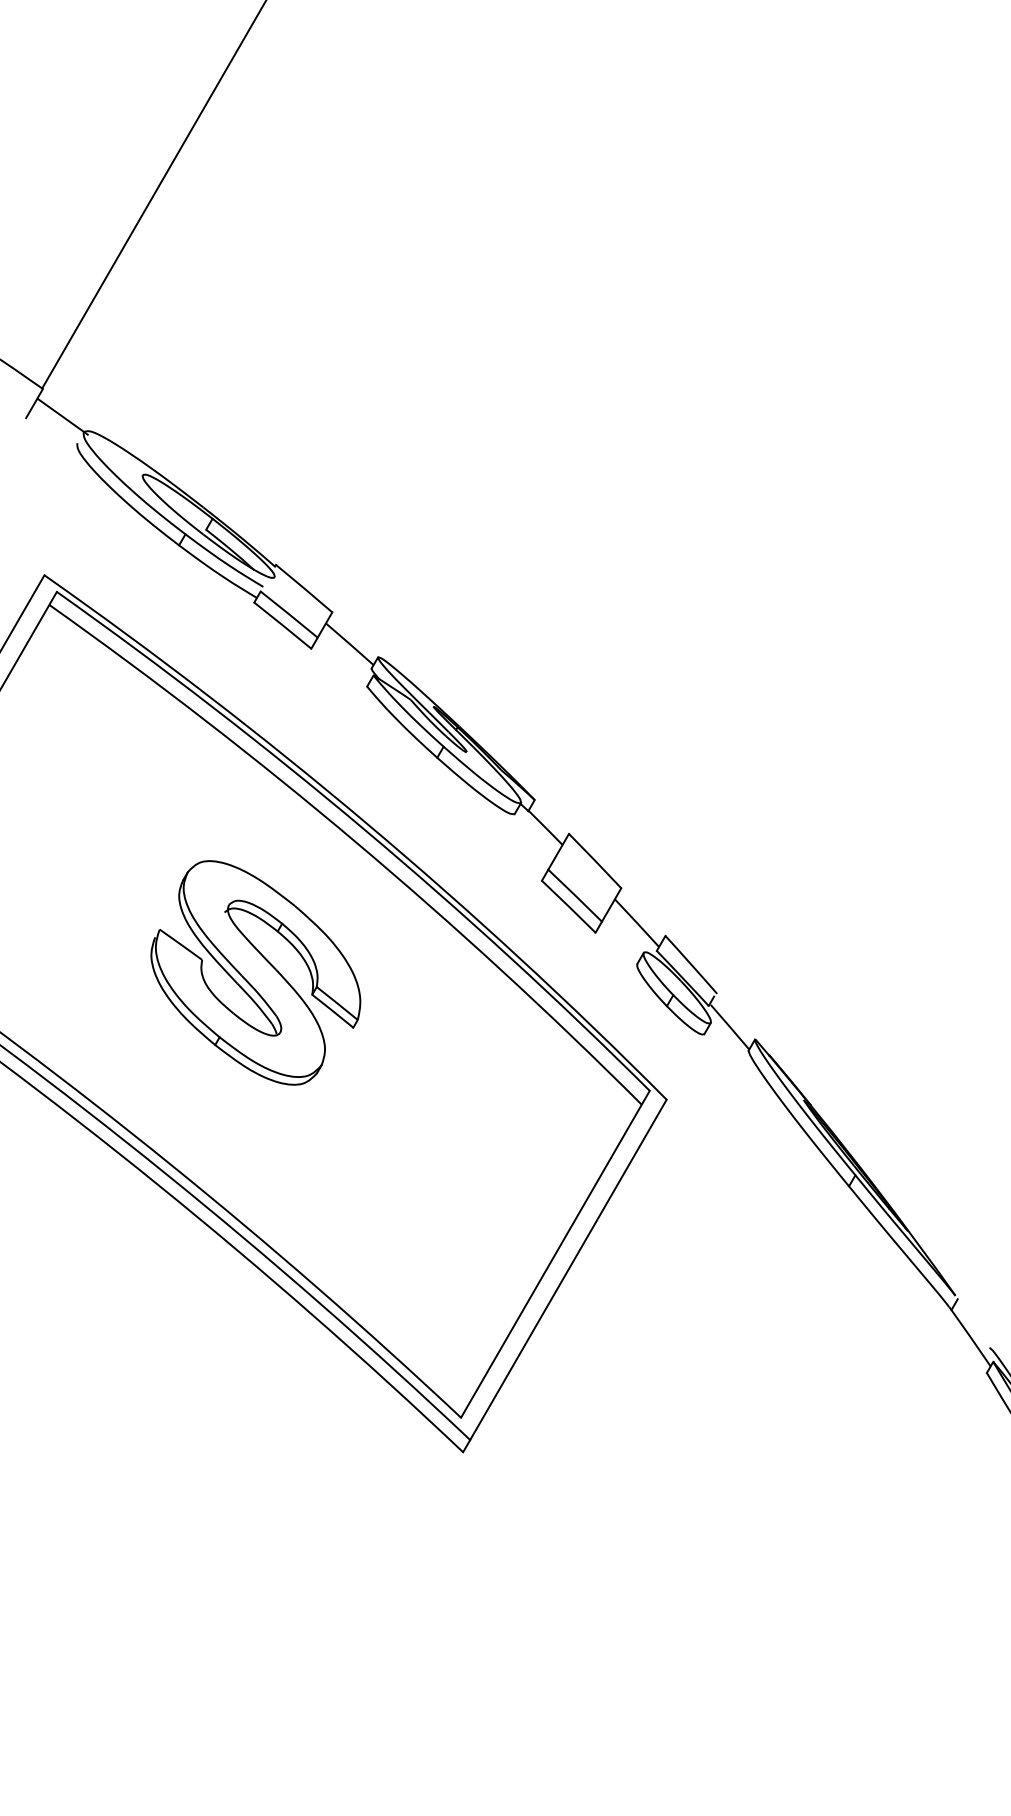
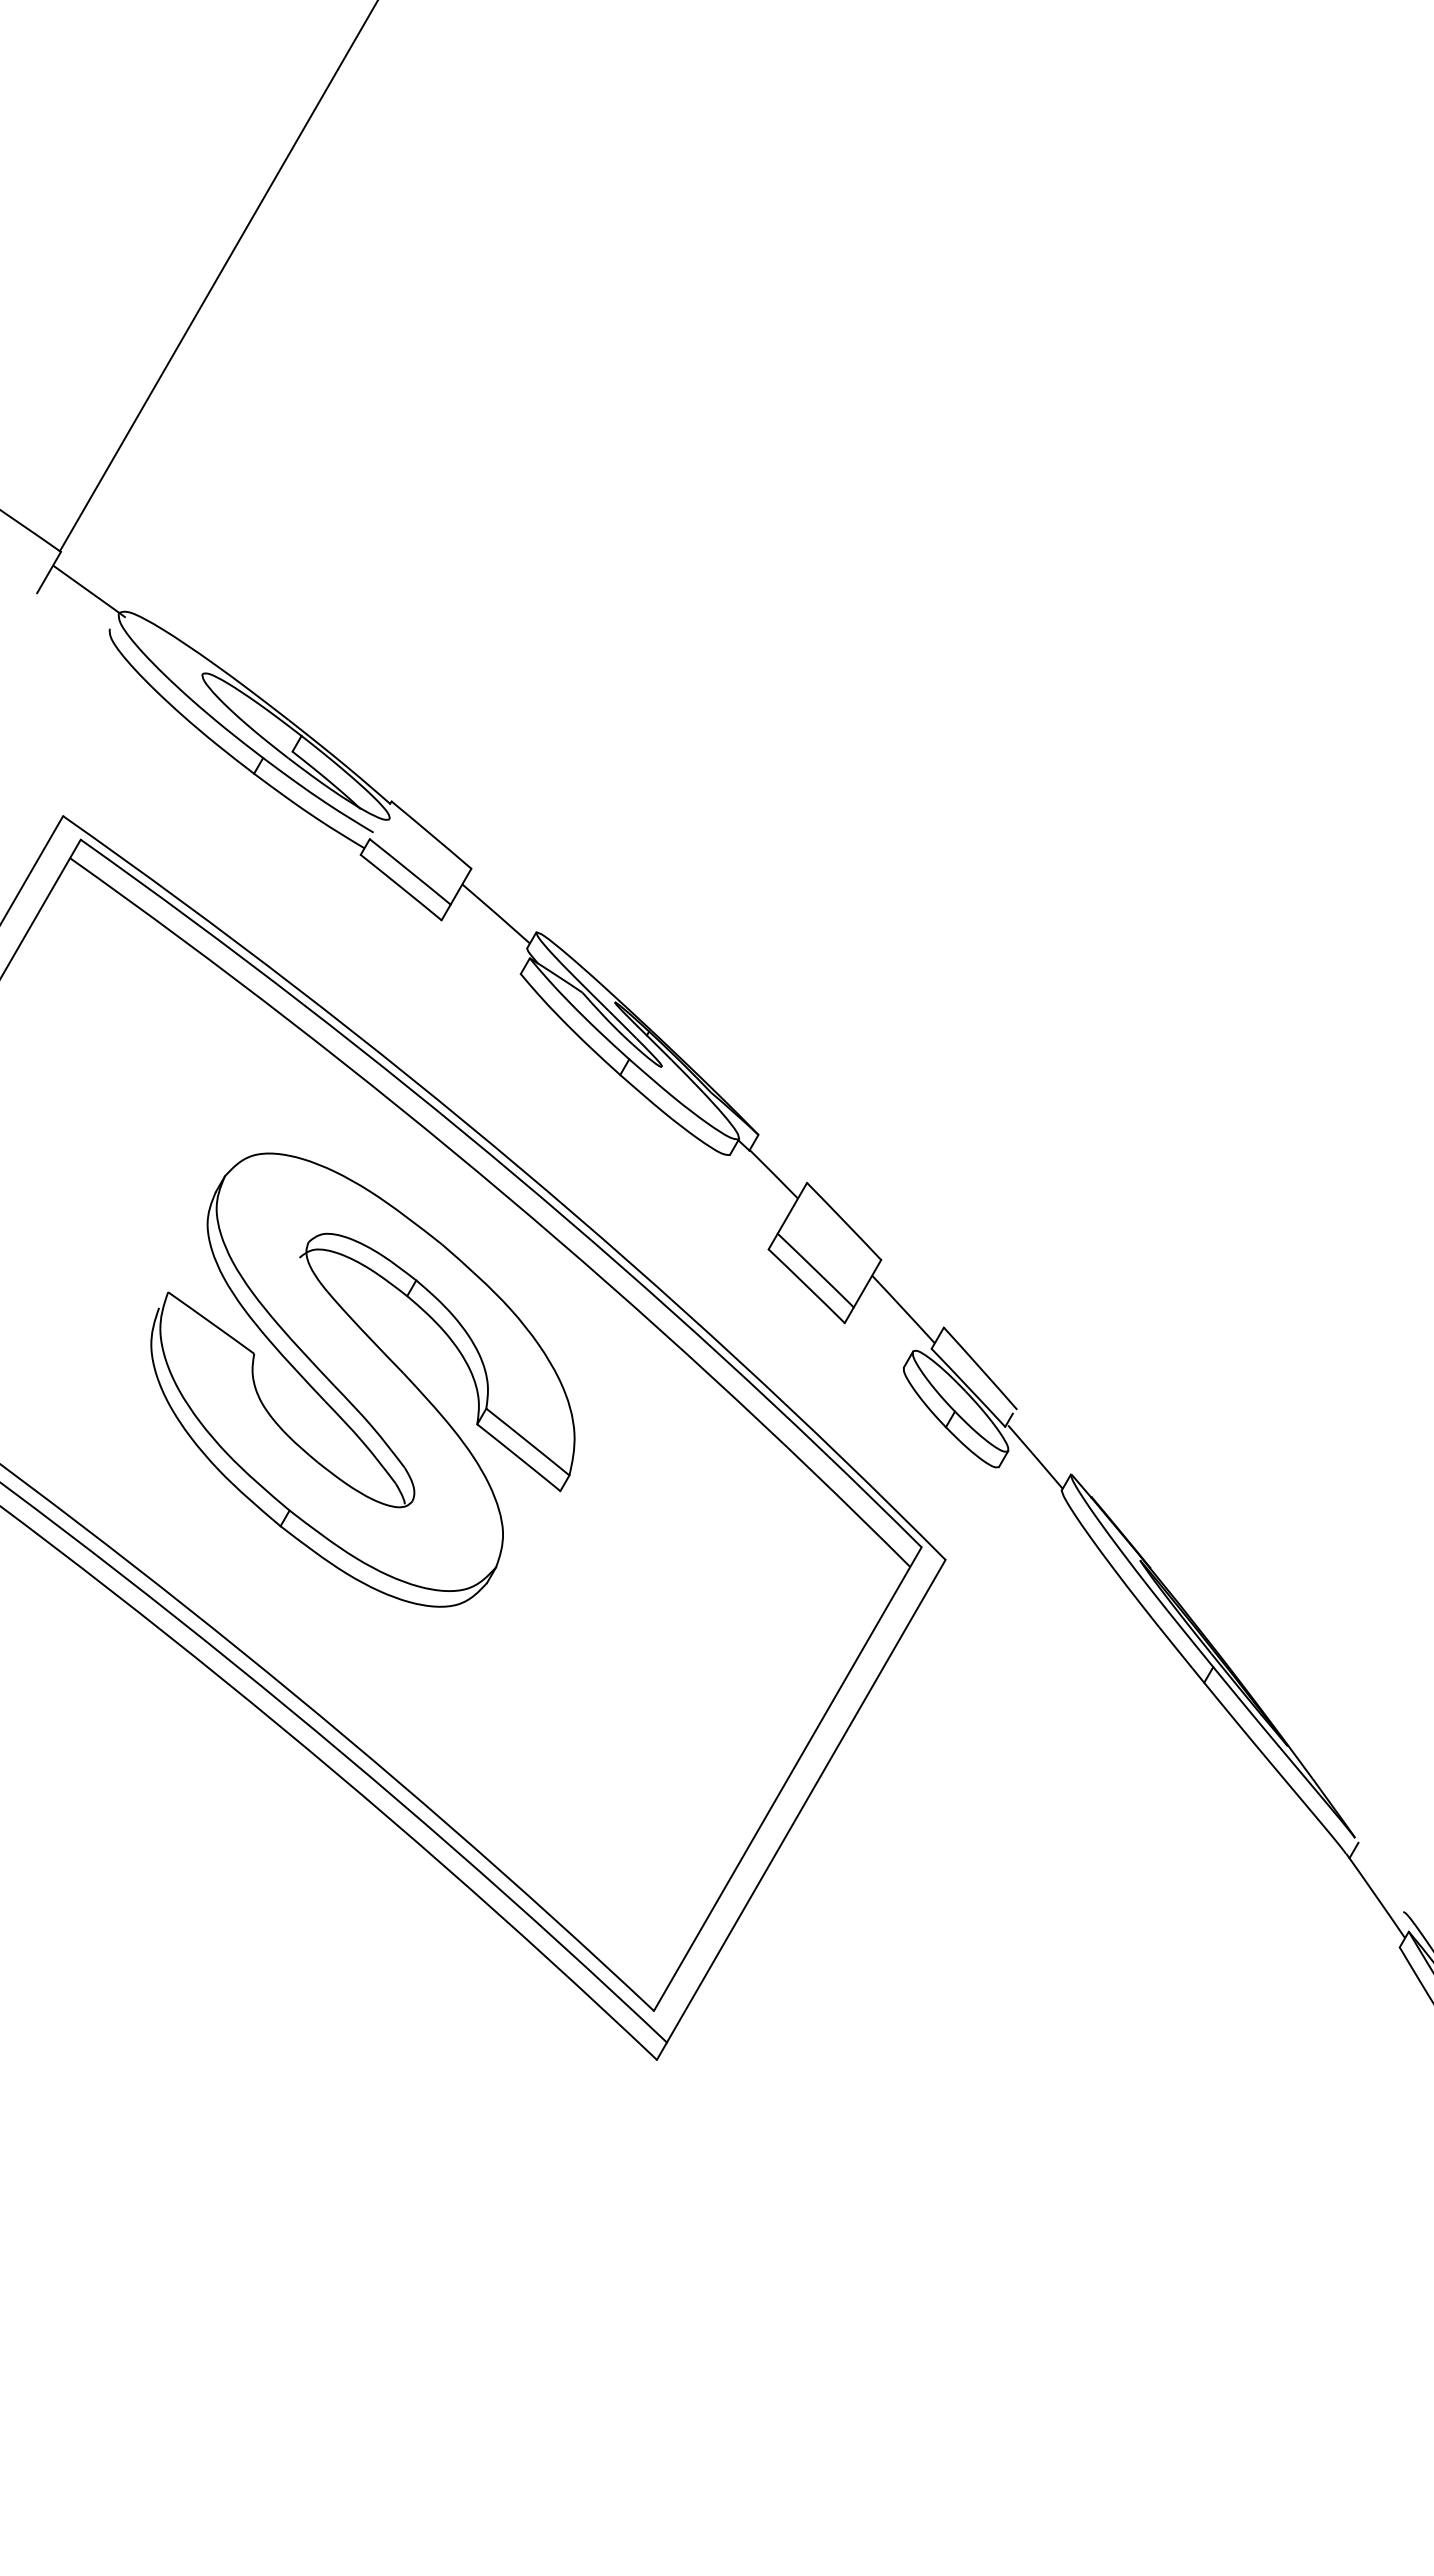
part: (255, 972) -> (362, 1379), size x1.43

